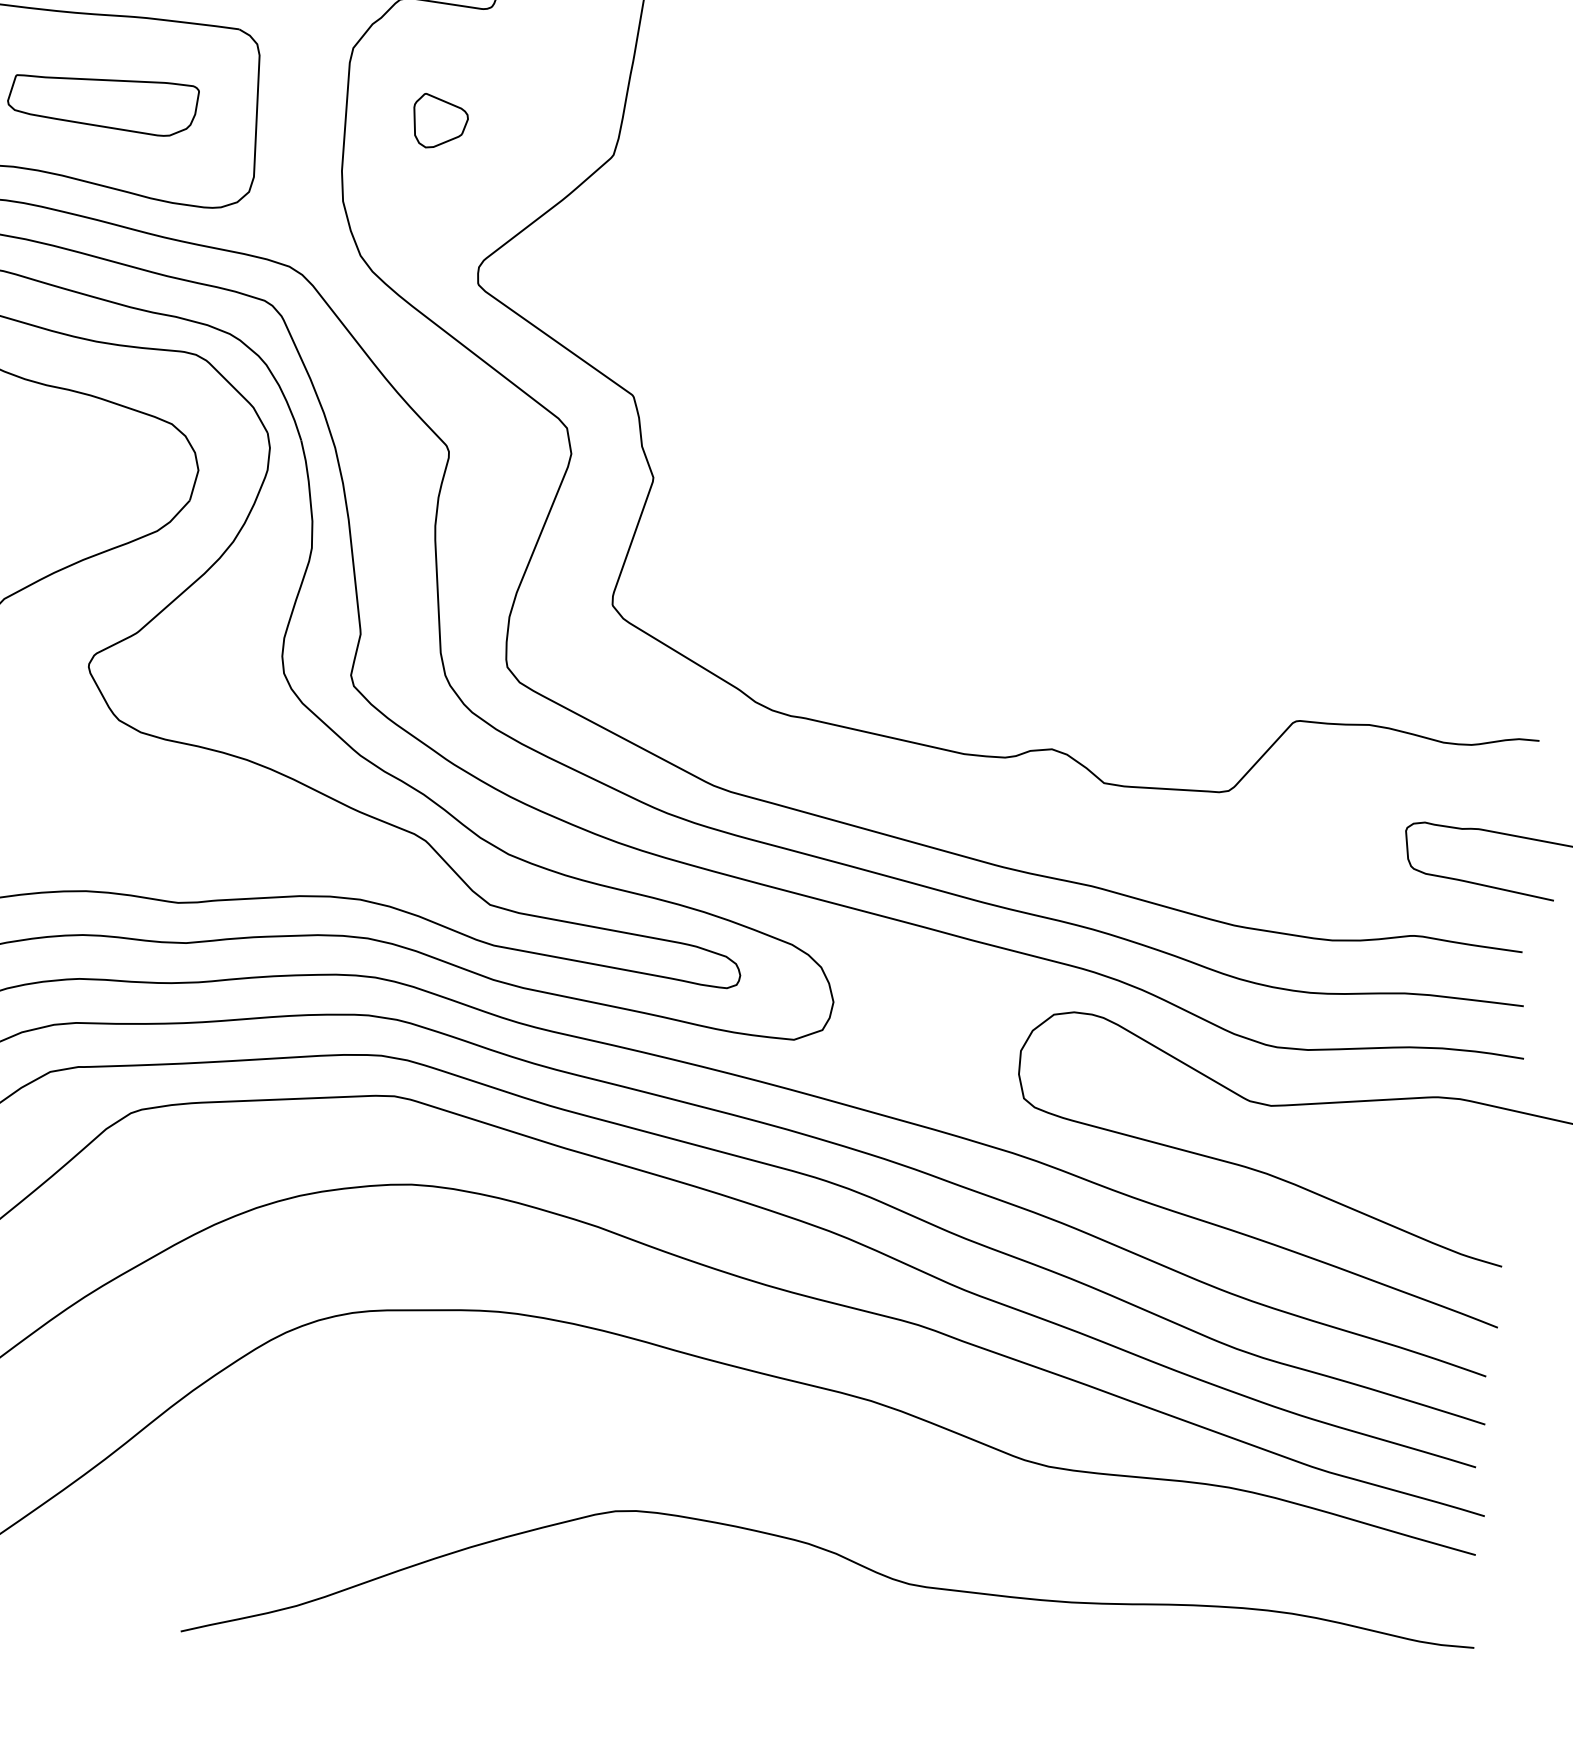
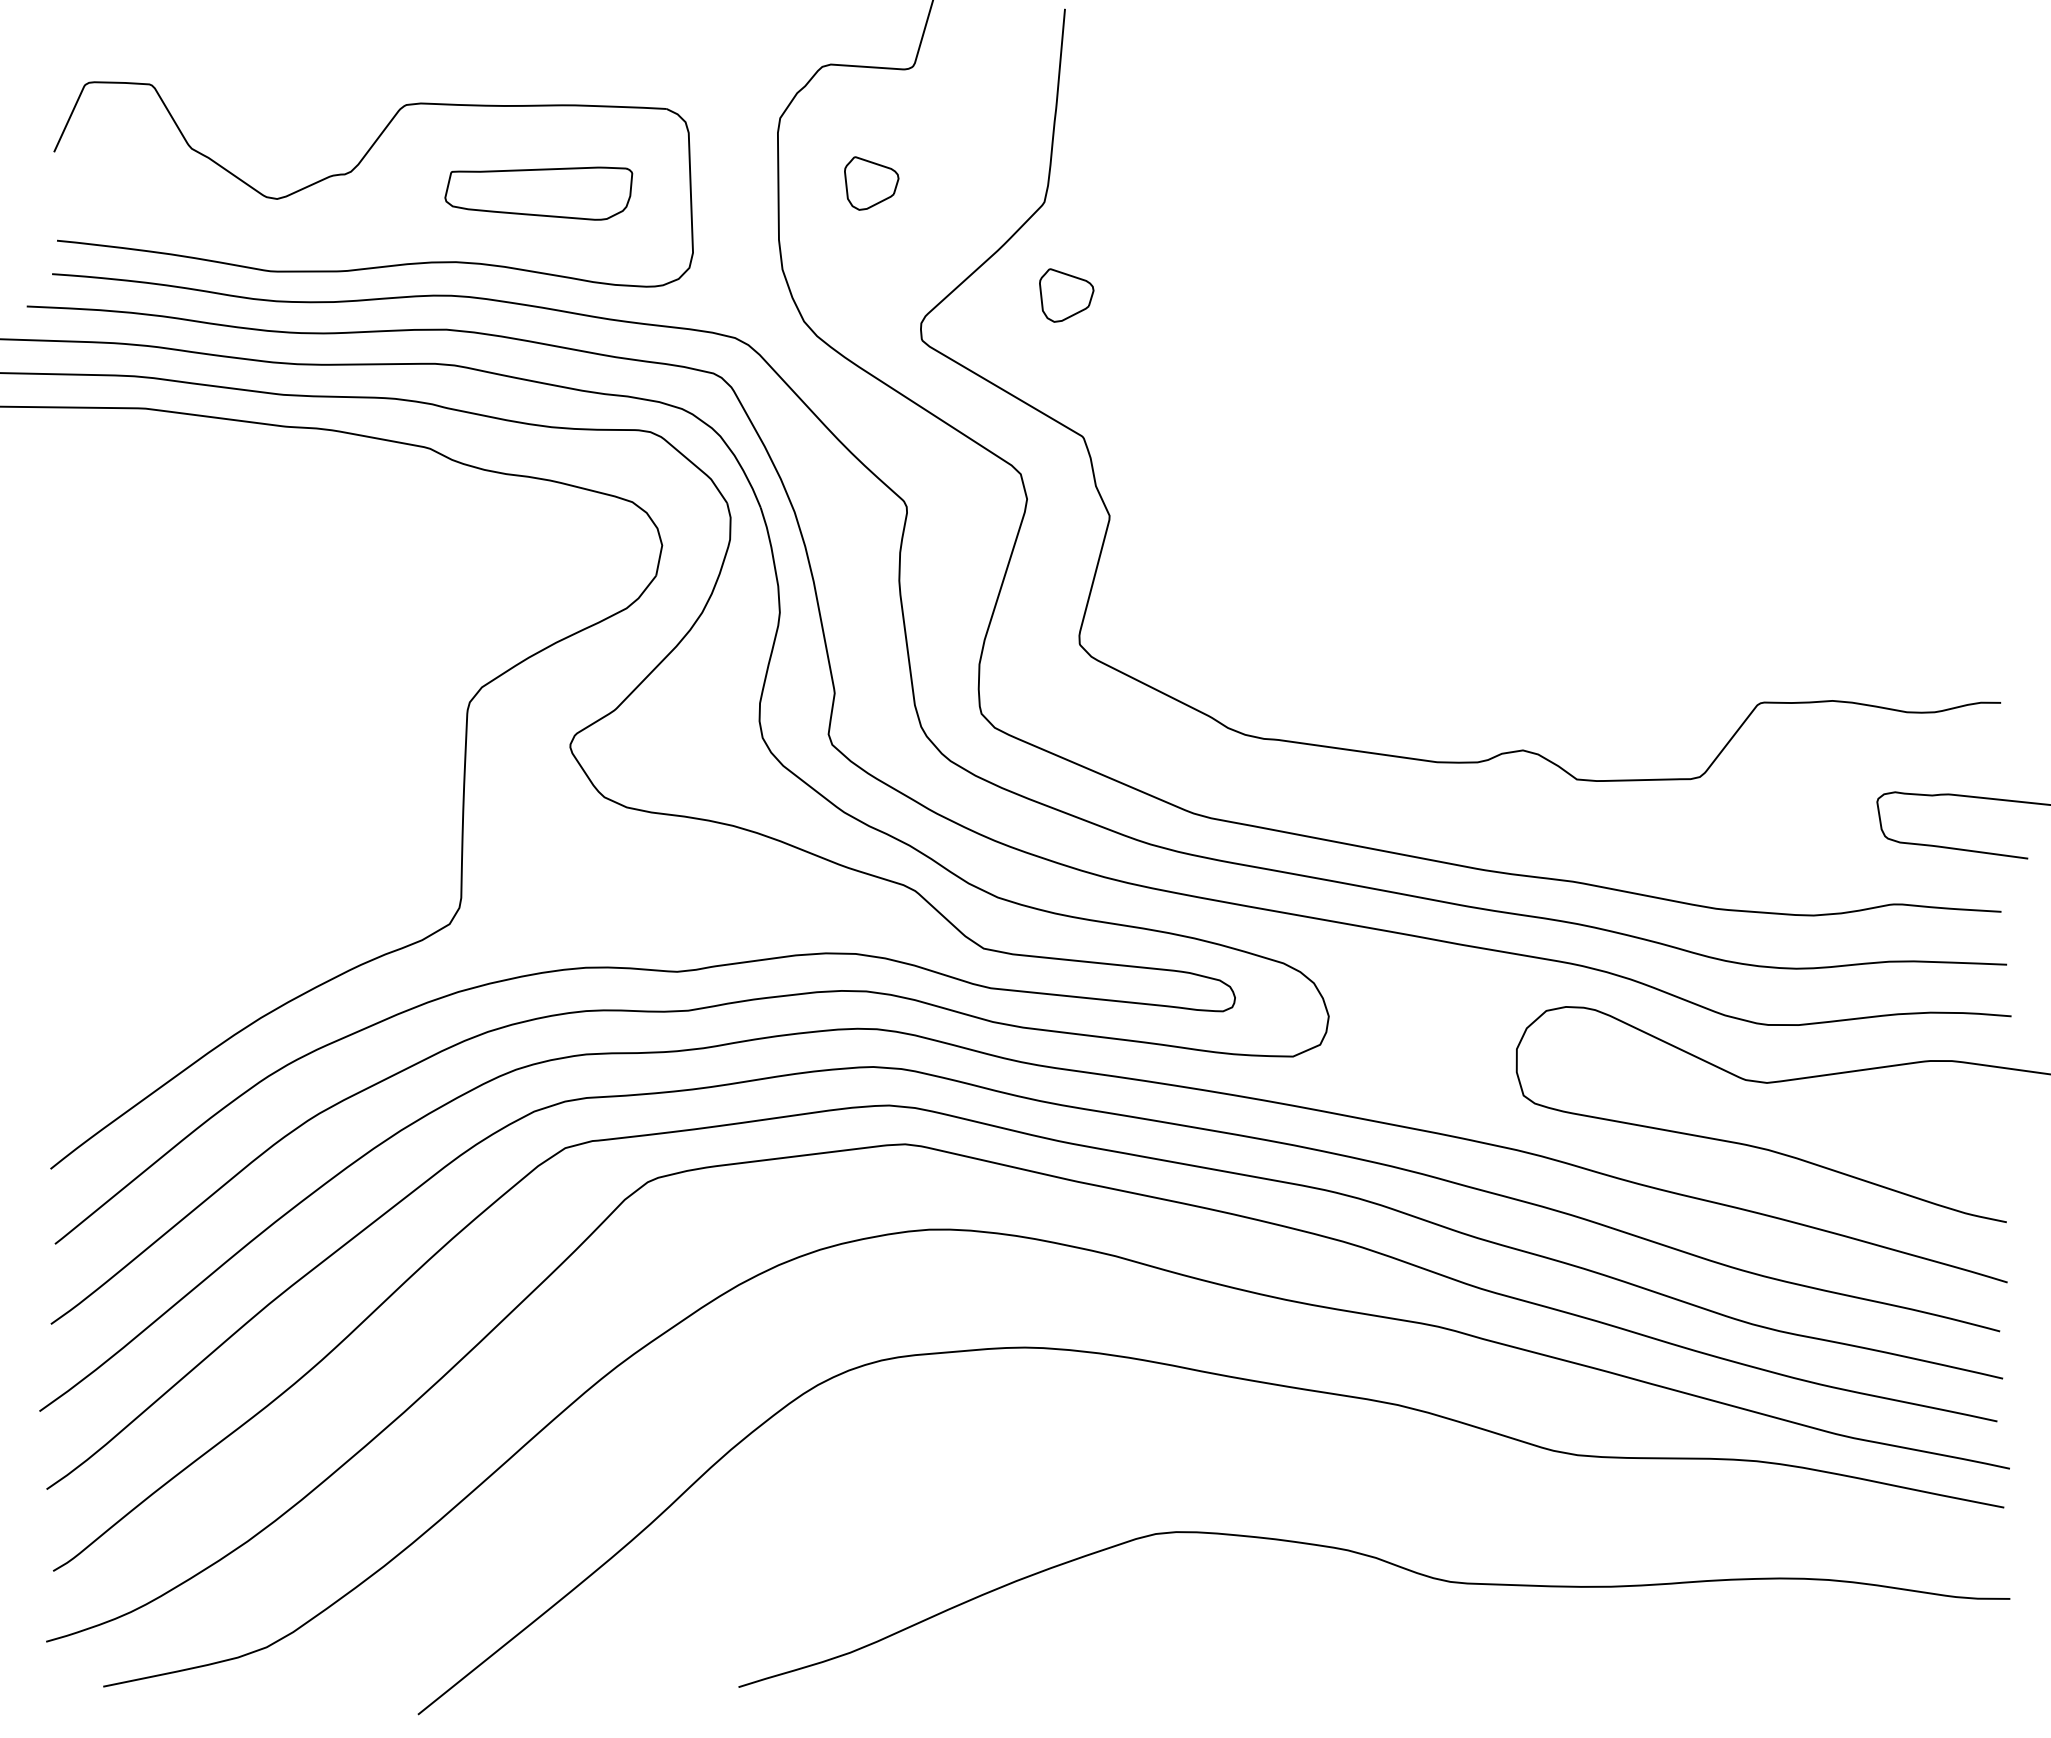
part: (628, 251) -> (1066, 295), added

